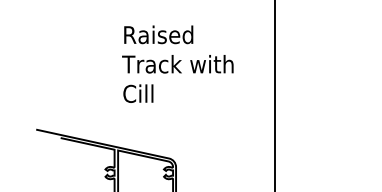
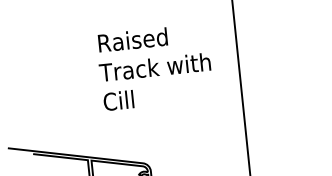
text: (177, 63) -> (154, 66), moved

